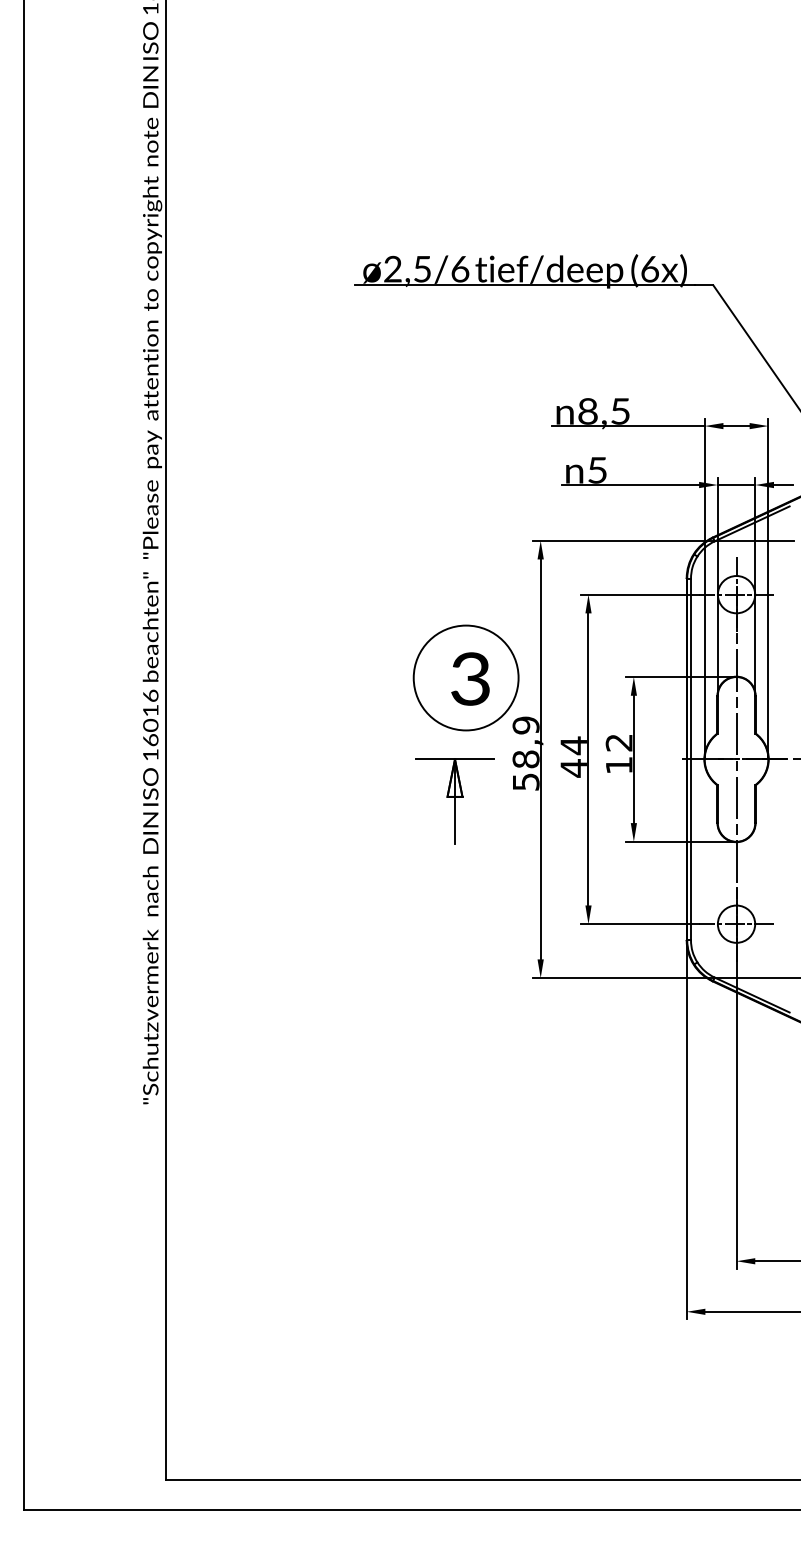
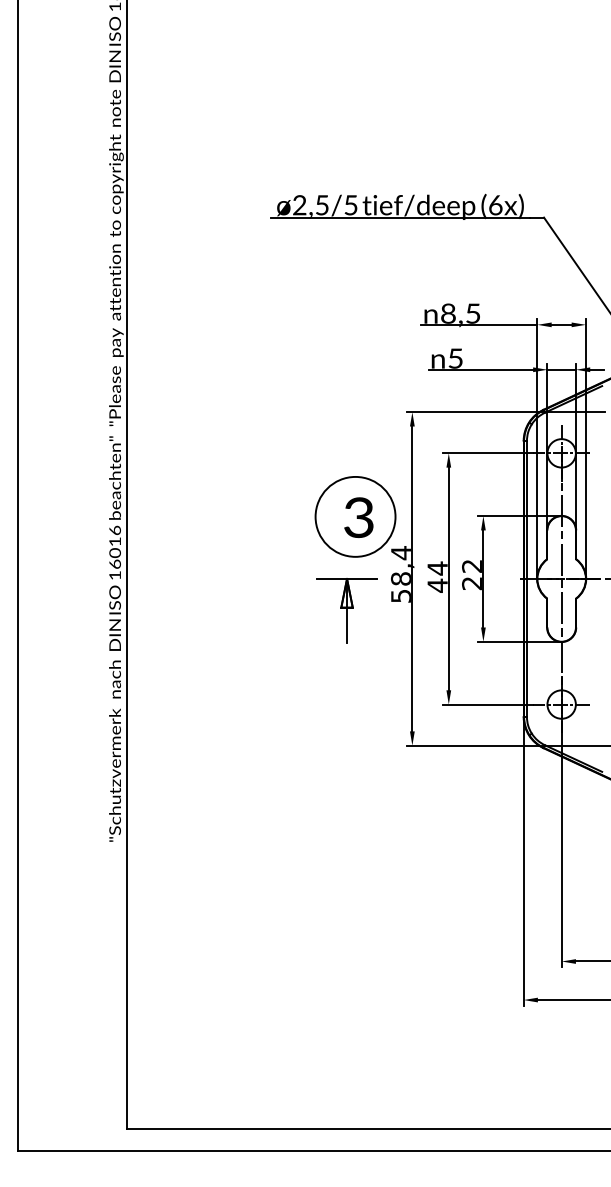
text: (459, 269) -> (350, 205), ø2,5/6 -> ø2,5/5
text: (525, 726) -> (400, 553), 58,9 -> 58,4
text: (618, 765) -> (471, 583), 12 -> 22

